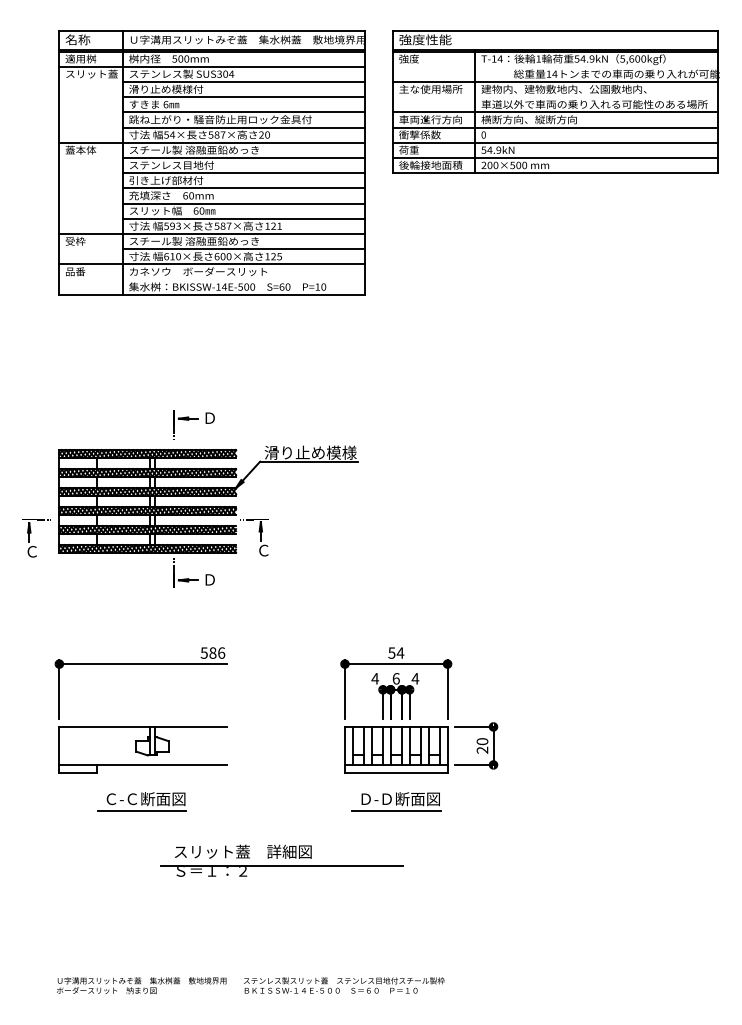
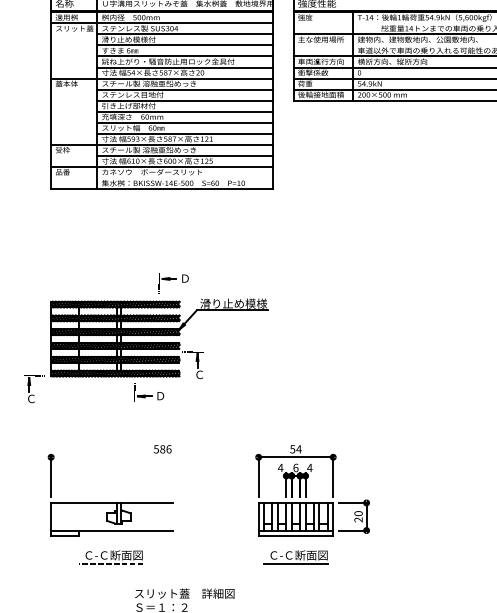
part: (193, 424) -> (173, 283), moved
part: (29, 538) -> (29, 389), moved
line: (143, 664) -> (112, 457), removed
text: (376, 799) -> (281, 555), Ｄ-Ｄ断面図 -> Ｃ-Ｃ断面図
line: (141, 810) -> (110, 563), solid -> dashed
line: (281, 866) -> (212, 604), removed

